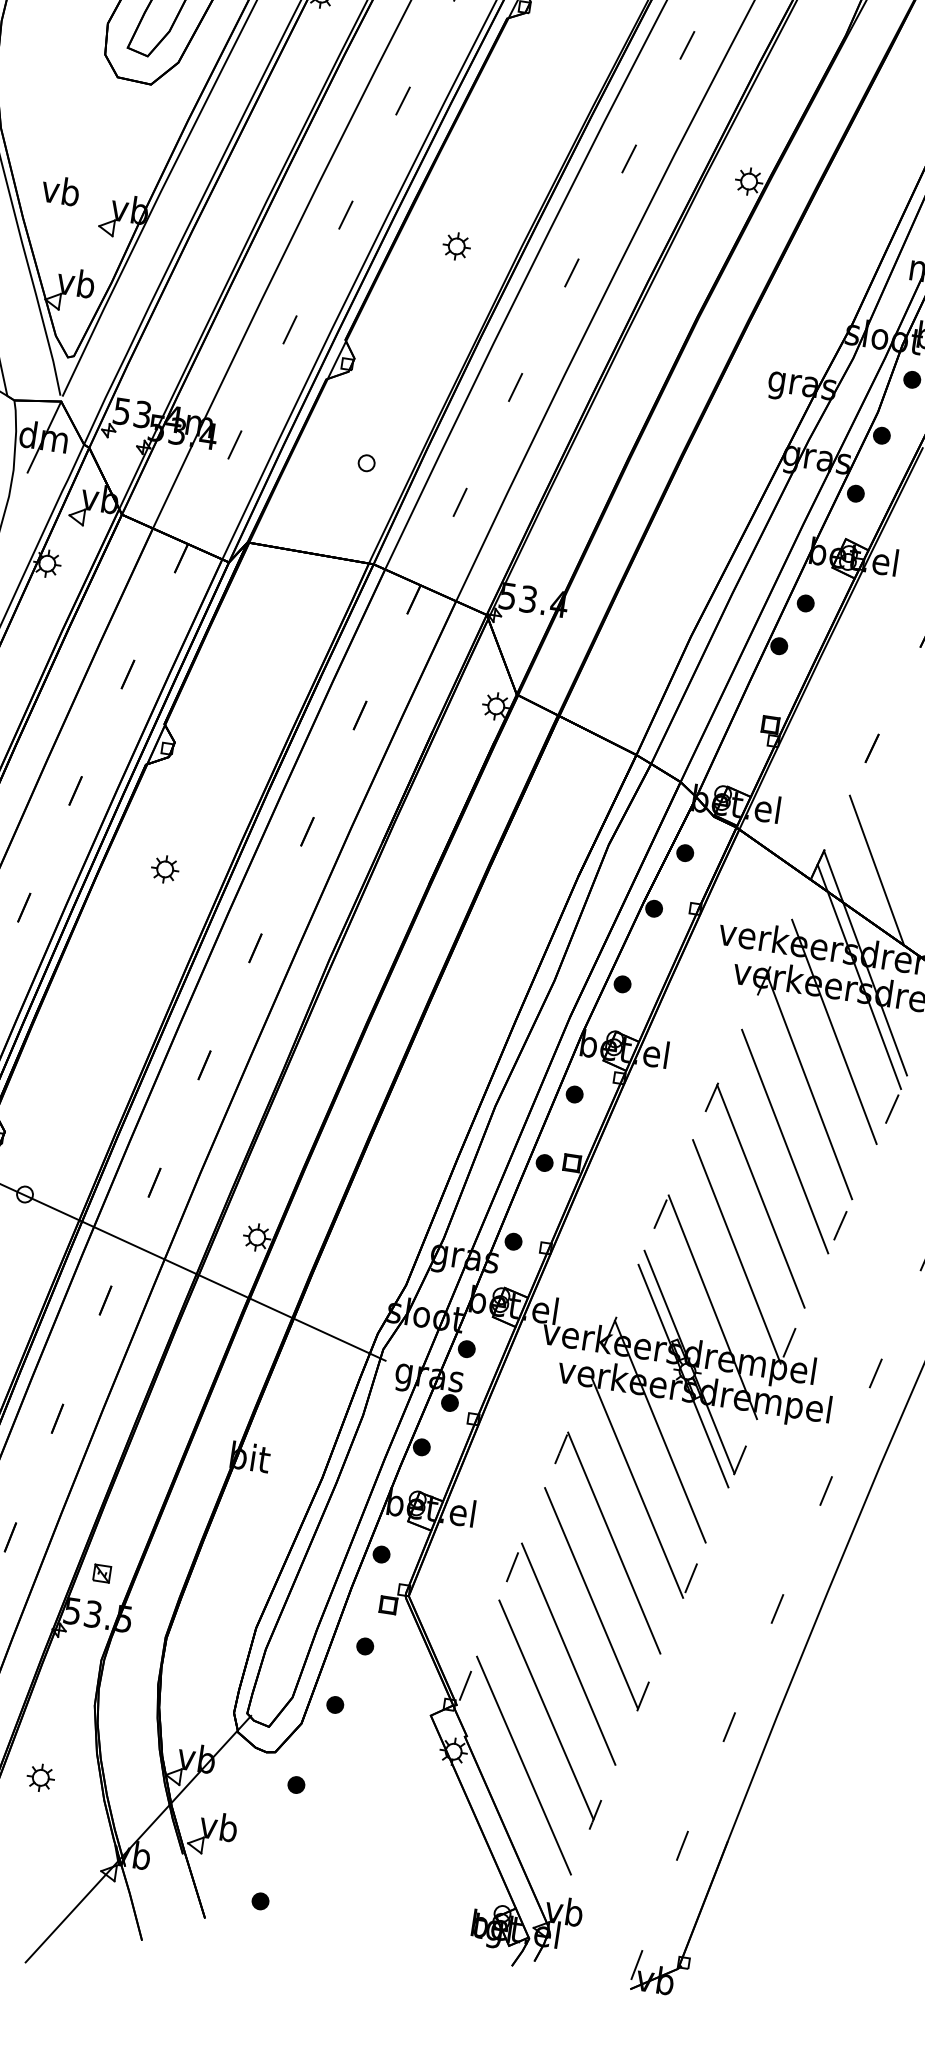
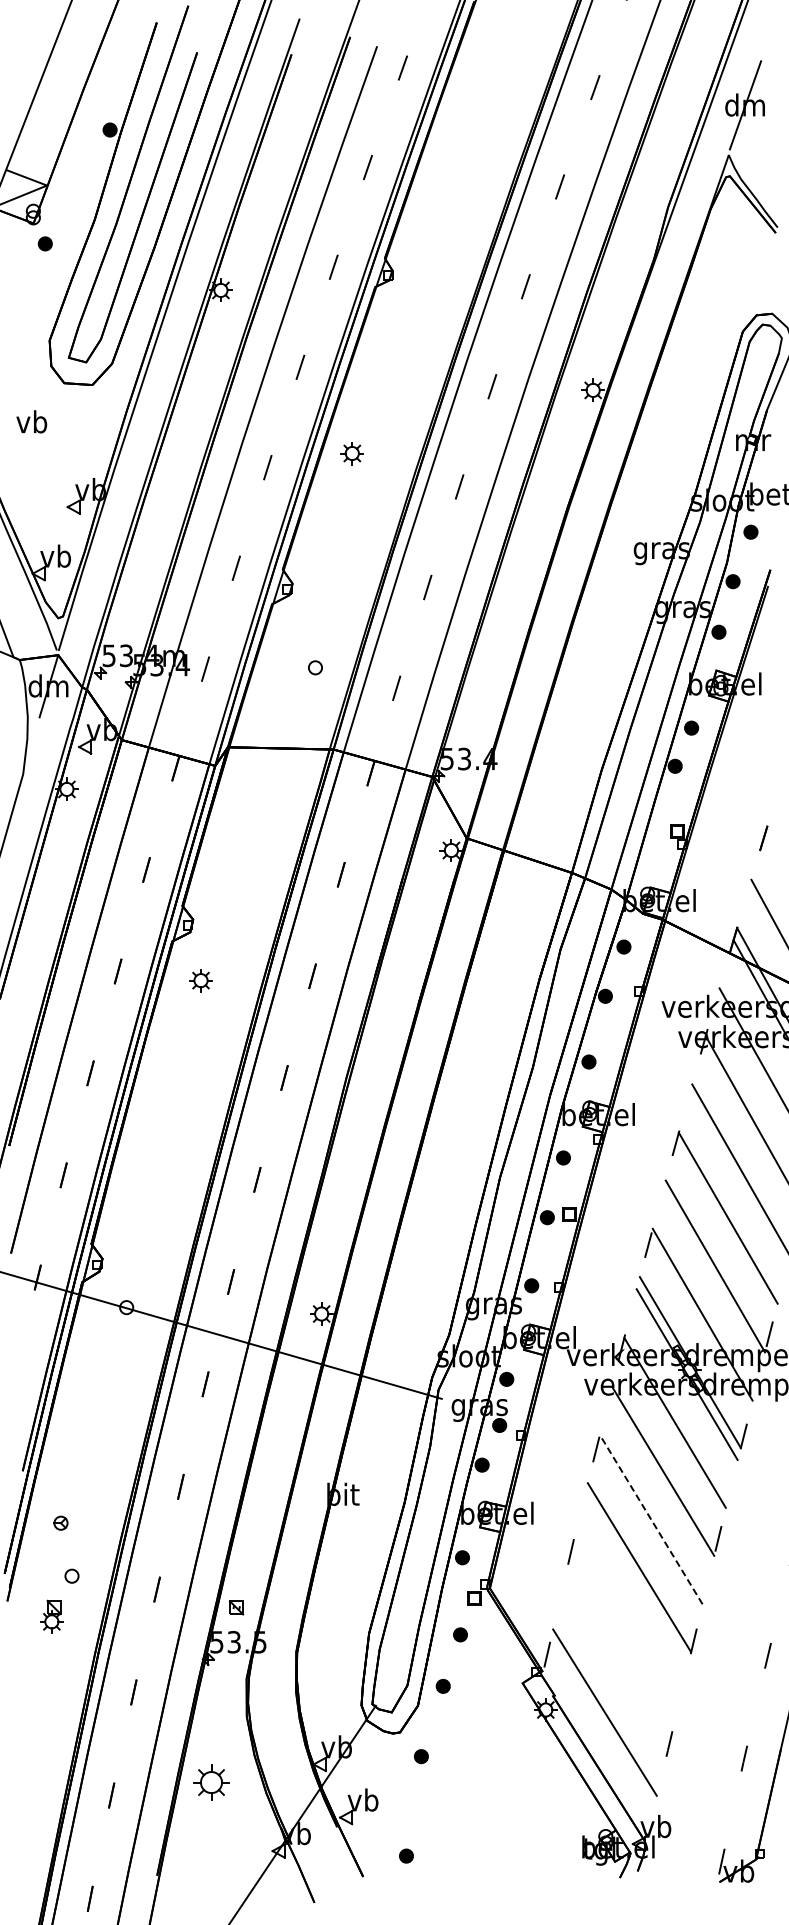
text: (60, 190) -> (31, 421), moved
part: (455, 246) -> (351, 453), moved
part: (164, 869) -> (200, 980), moved
line: (614, 1542) -> (651, 1519), solid -> dashed
line: (568, 1653) -> (627, 1615), removed
line: (546, 1708) -> (616, 1663), removed
part: (40, 1776) -> (211, 1781), size x1.6

